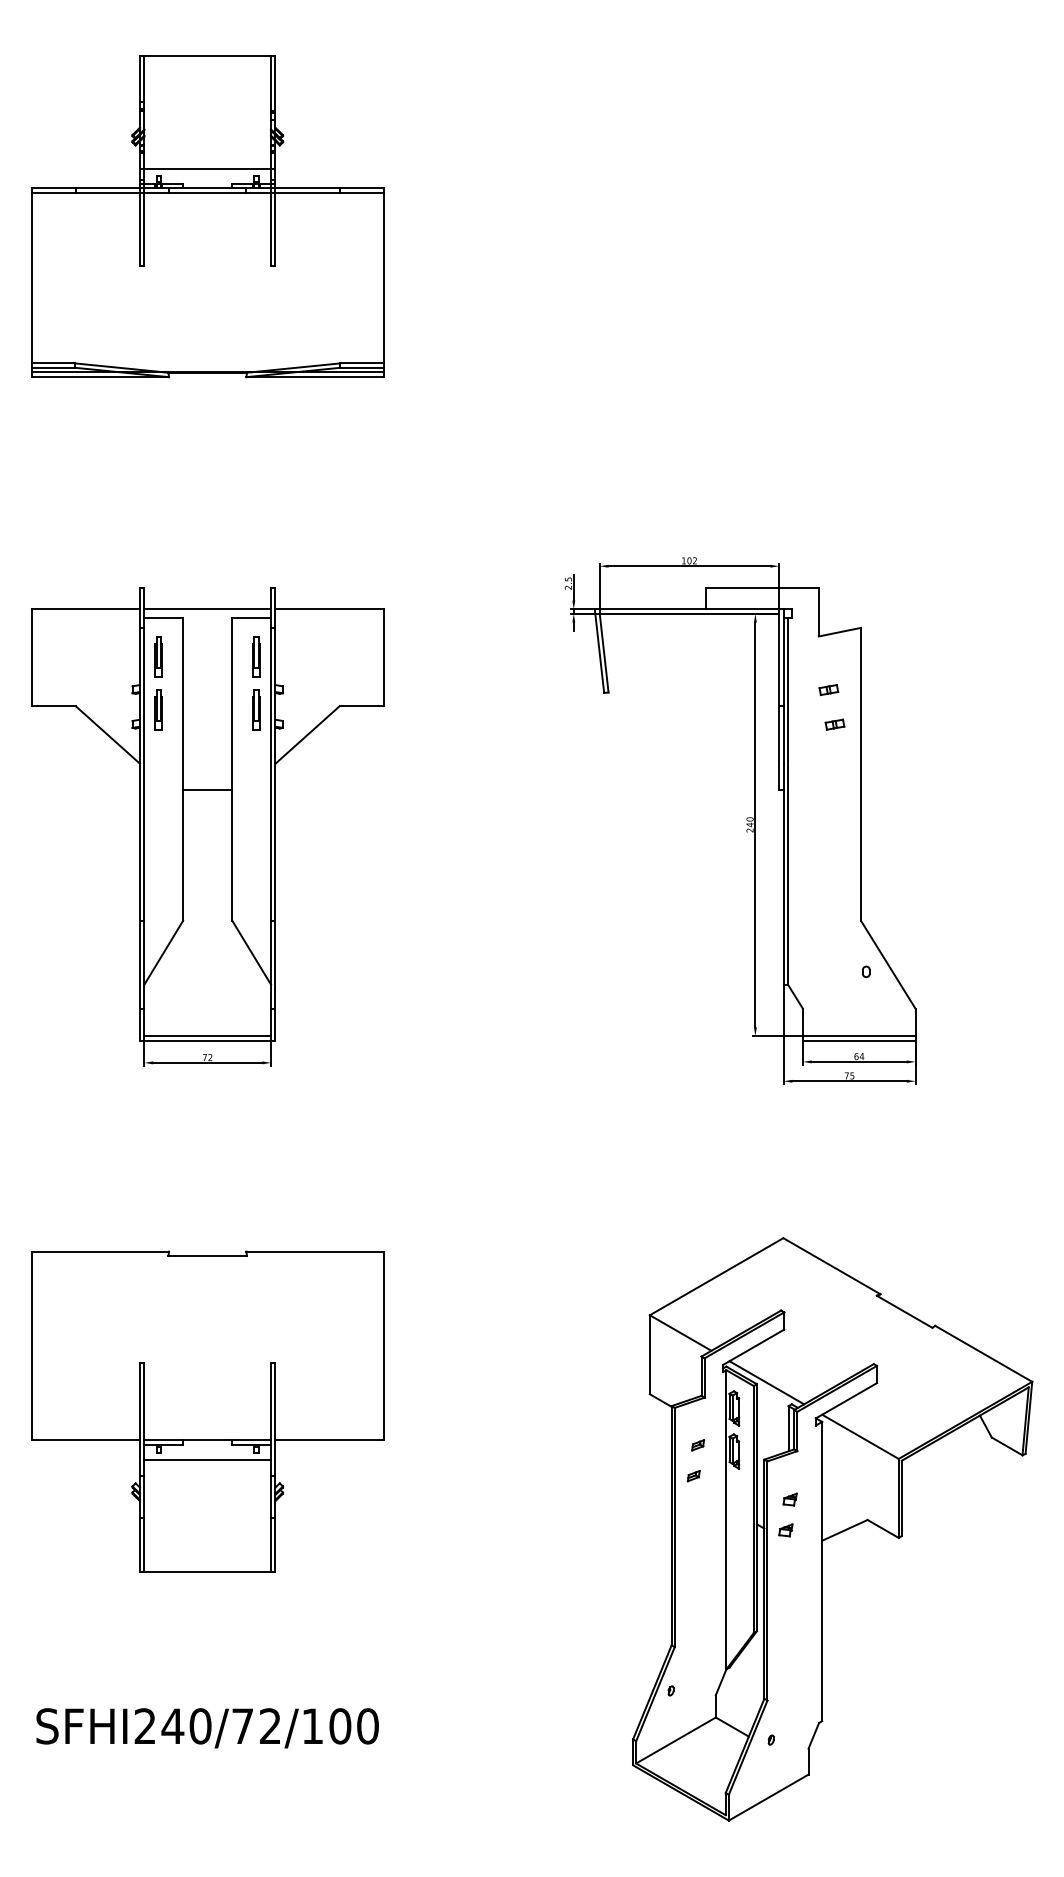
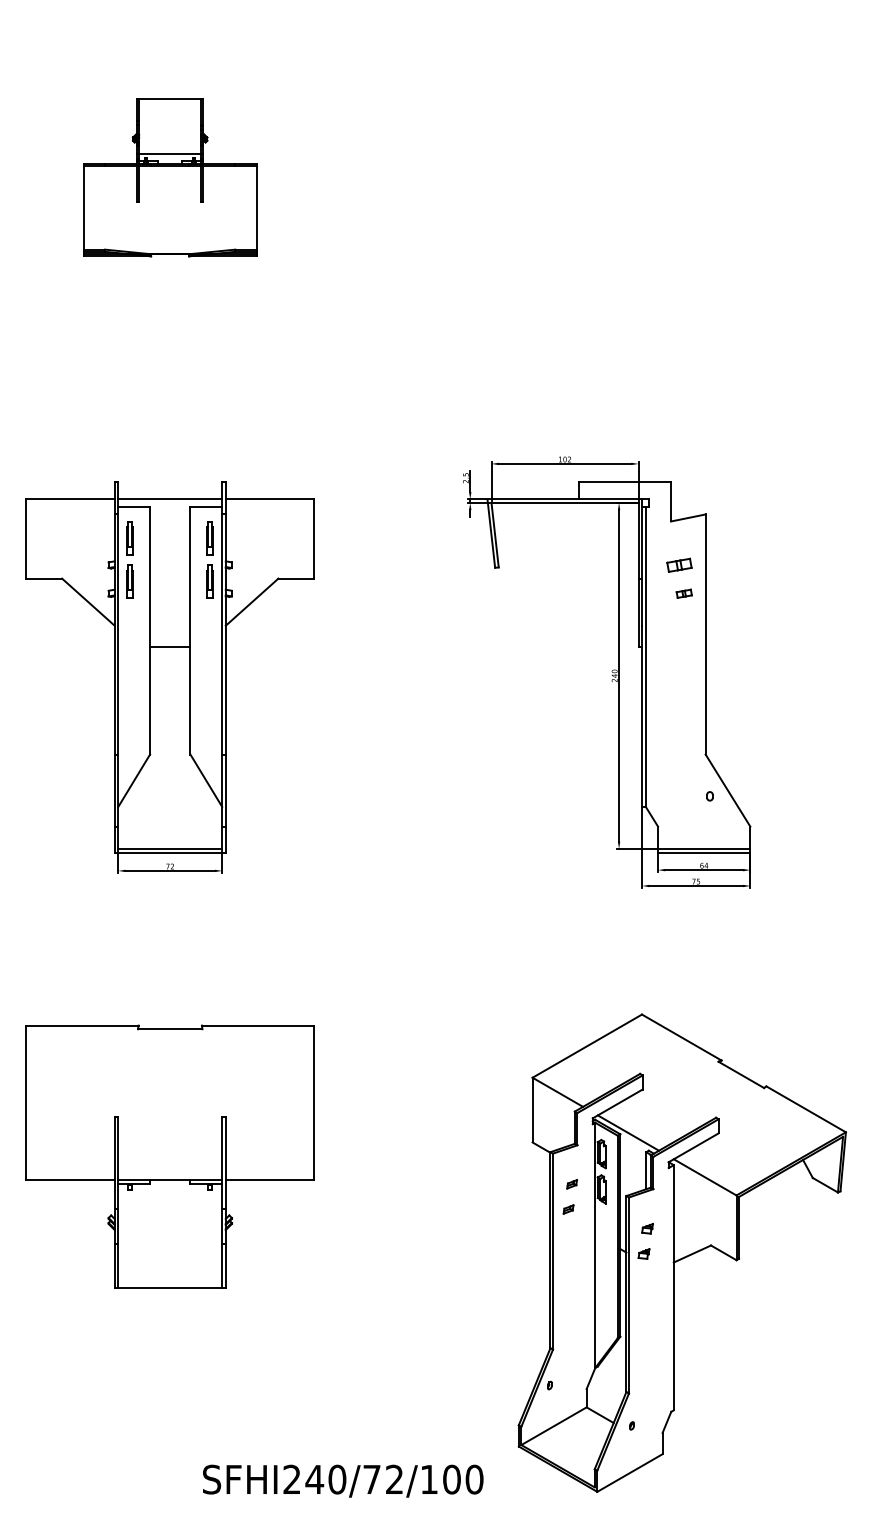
part: (206, 216) -> (169, 177), size x0.6
part: (827, 690) -> (678, 565), size x1.6
line: (208, 1460) -> (170, 1196), removed
text: (208, 1727) -> (343, 1480), moved

